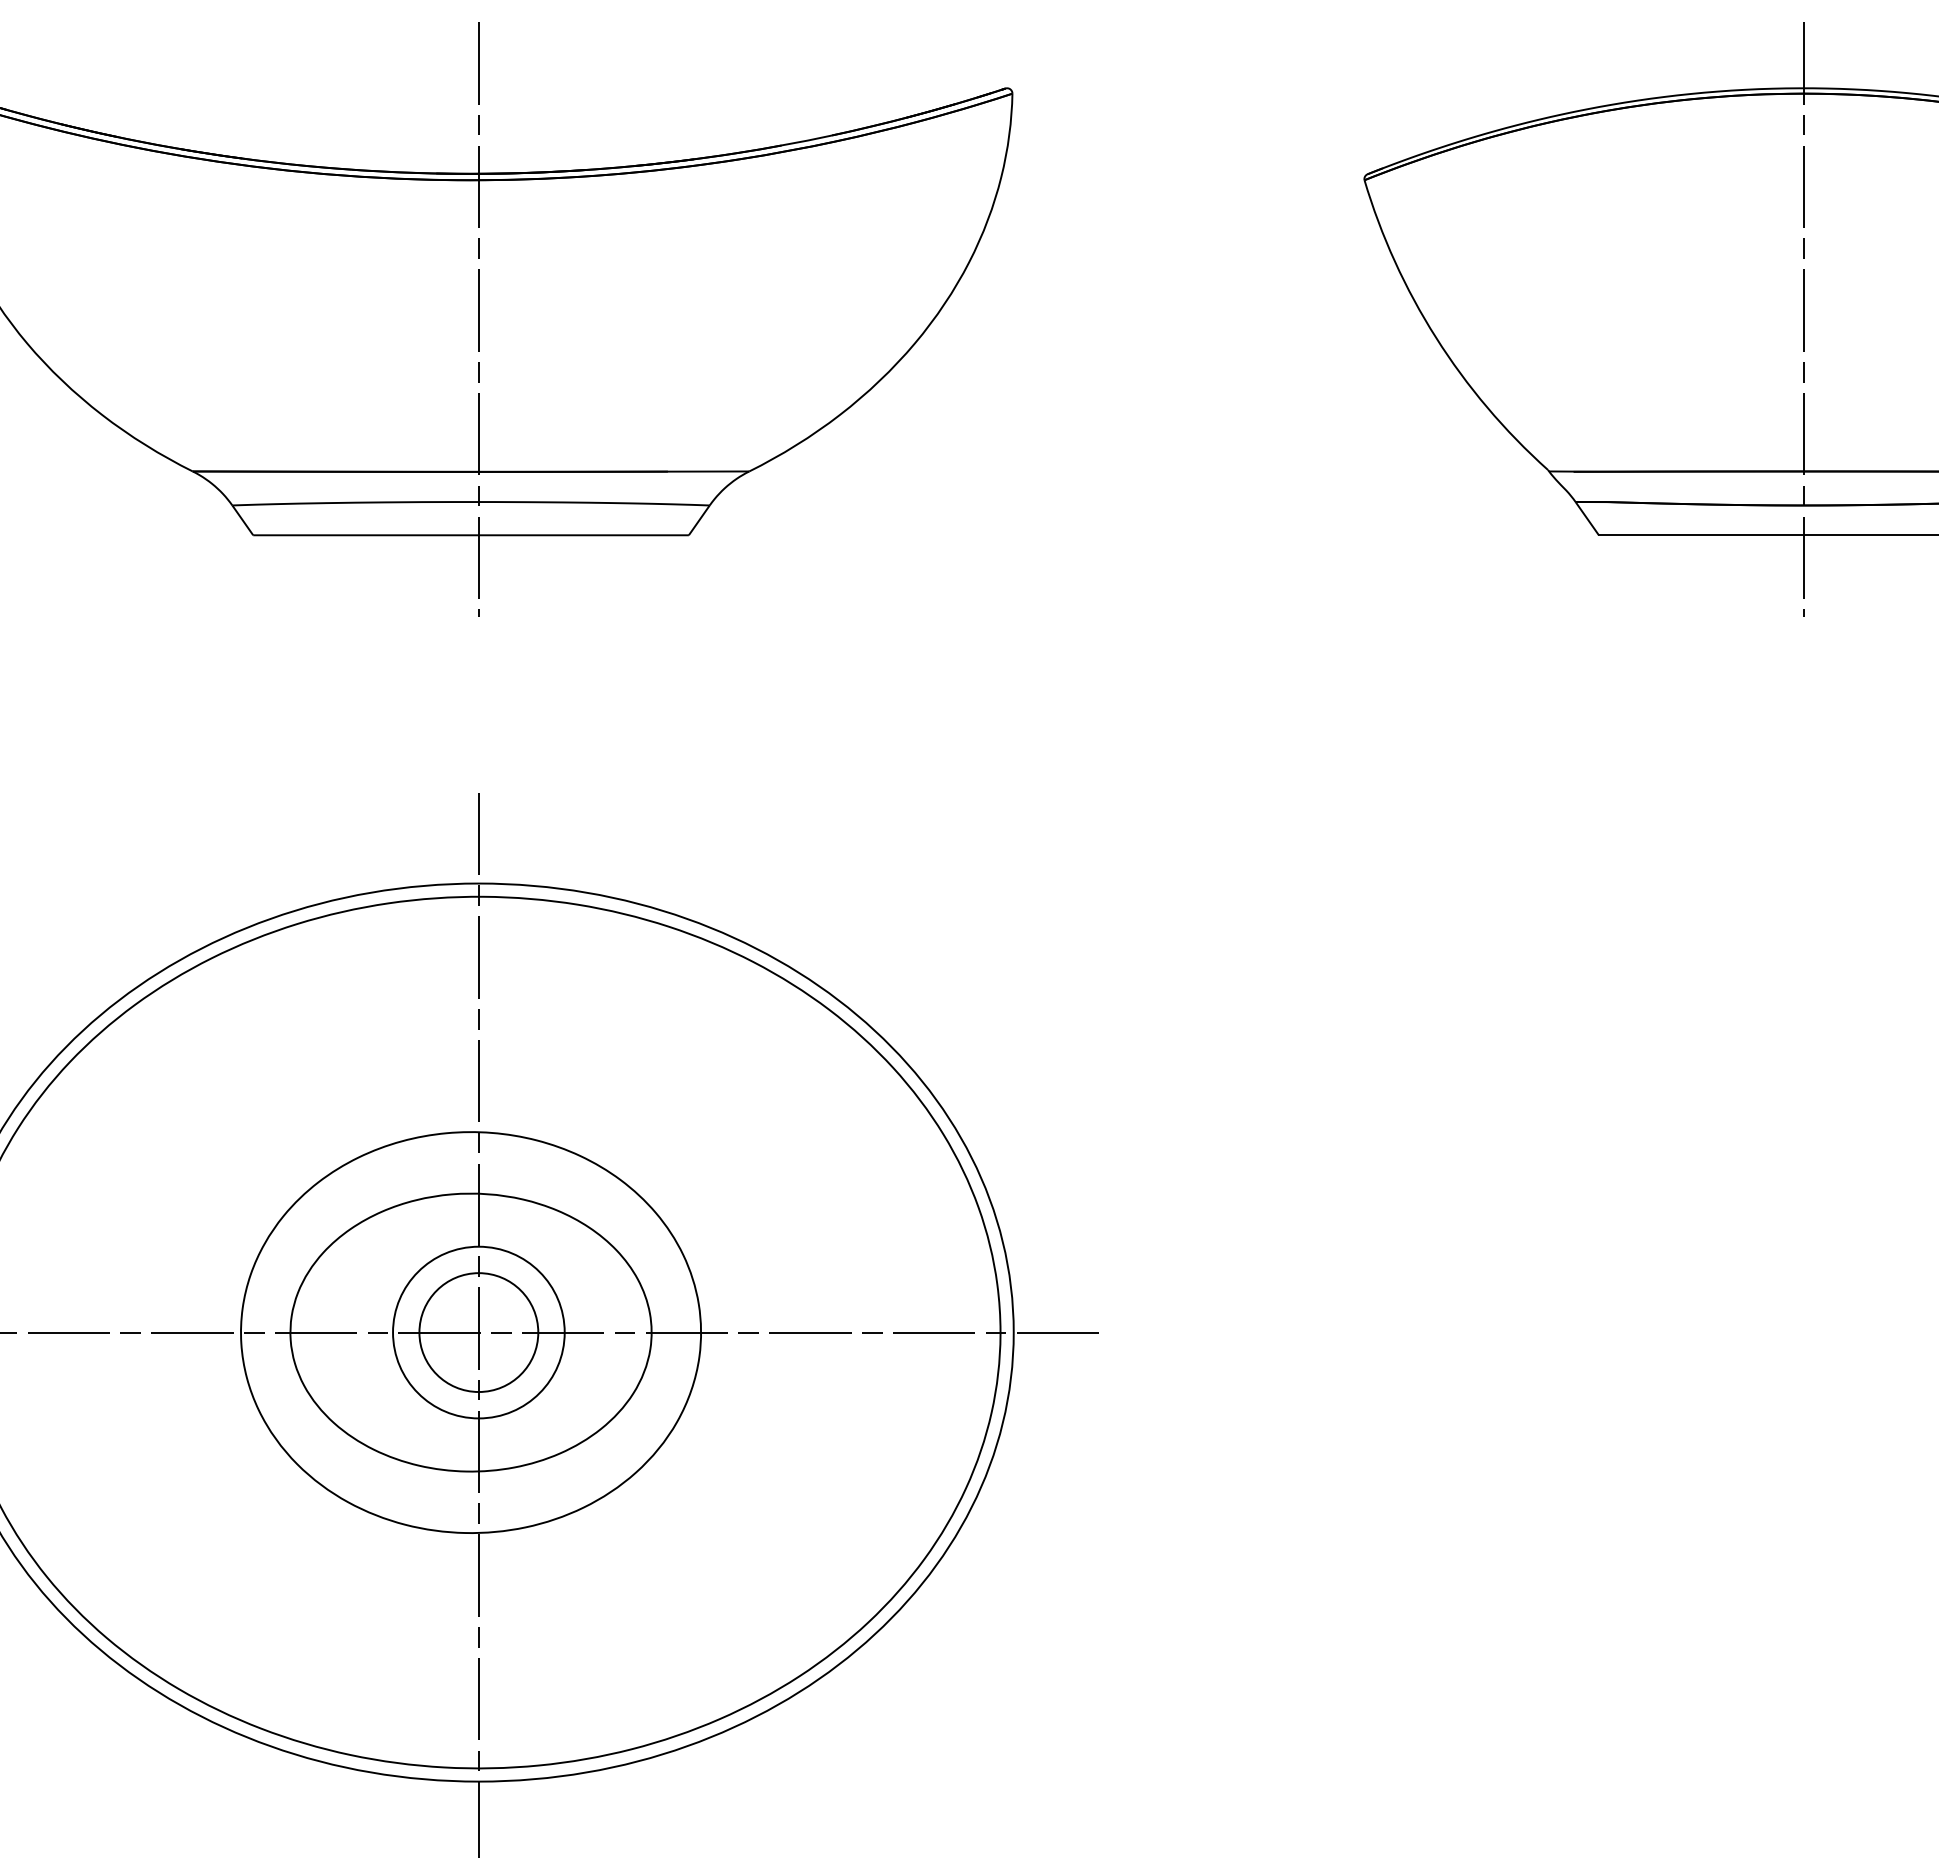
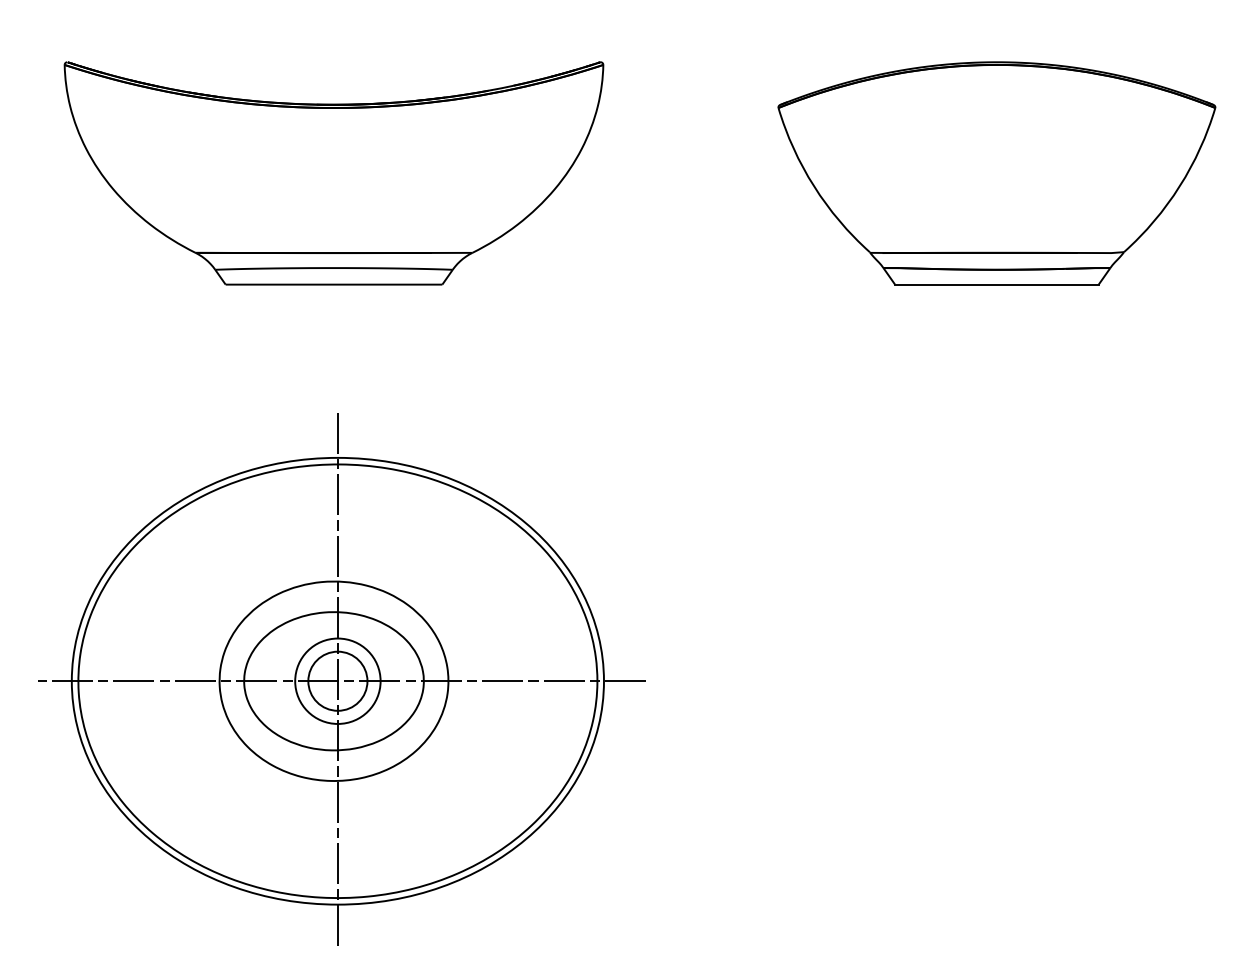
line: (478, 319) -> (337, 177), removed
line: (1802, 319) -> (996, 177), removed

